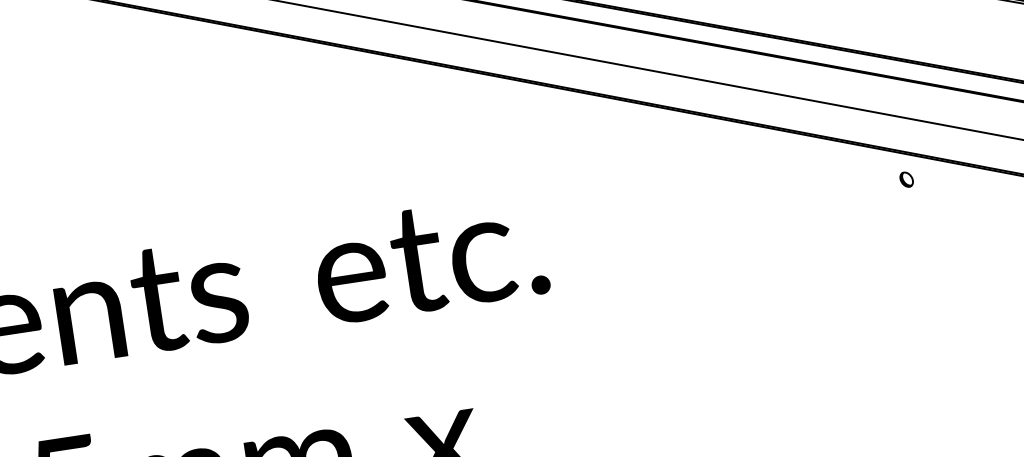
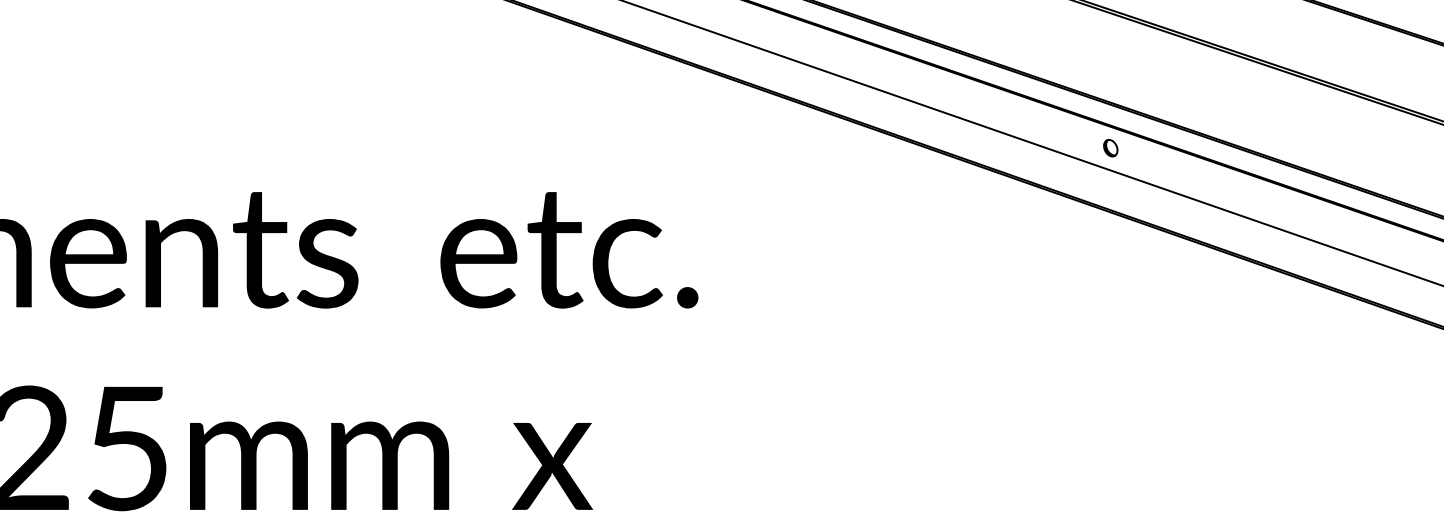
part: (906, 179) -> (1110, 148), moved

